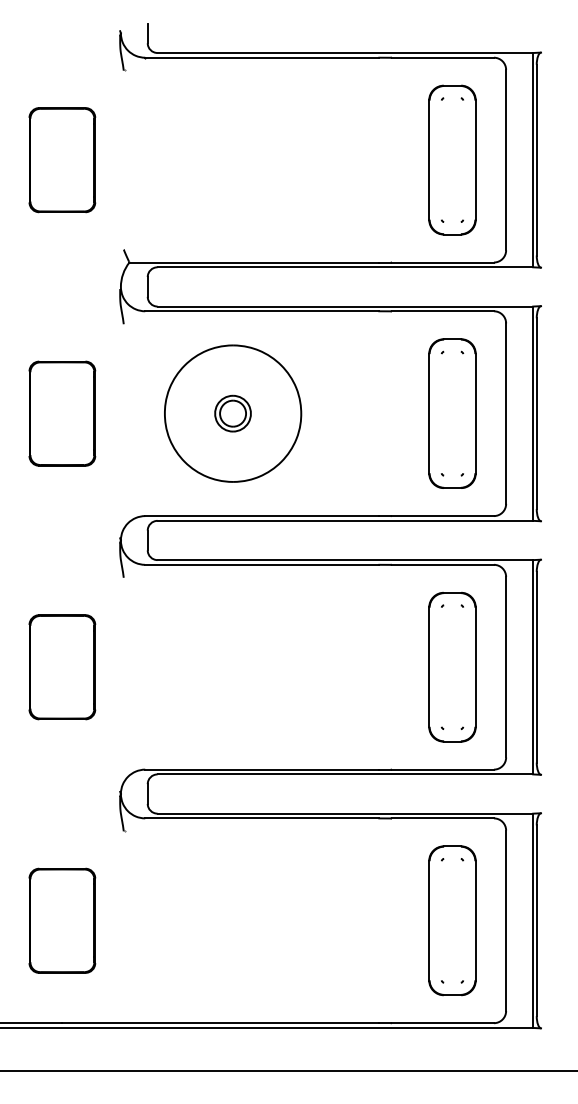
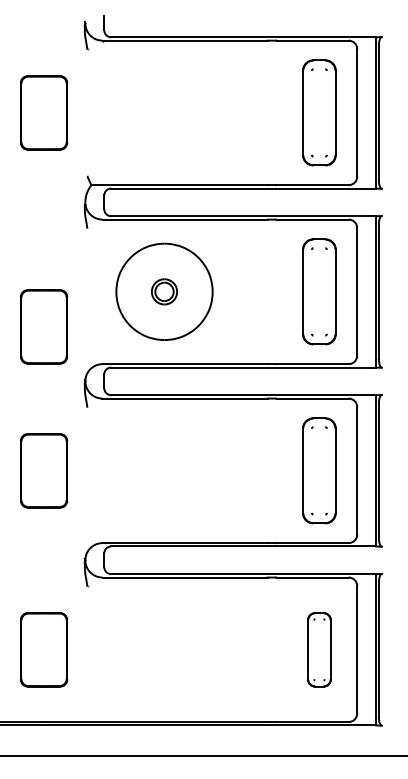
part: (63, 413) -> (44, 326), moved
part: (452, 920) -> (319, 649), size x0.7

